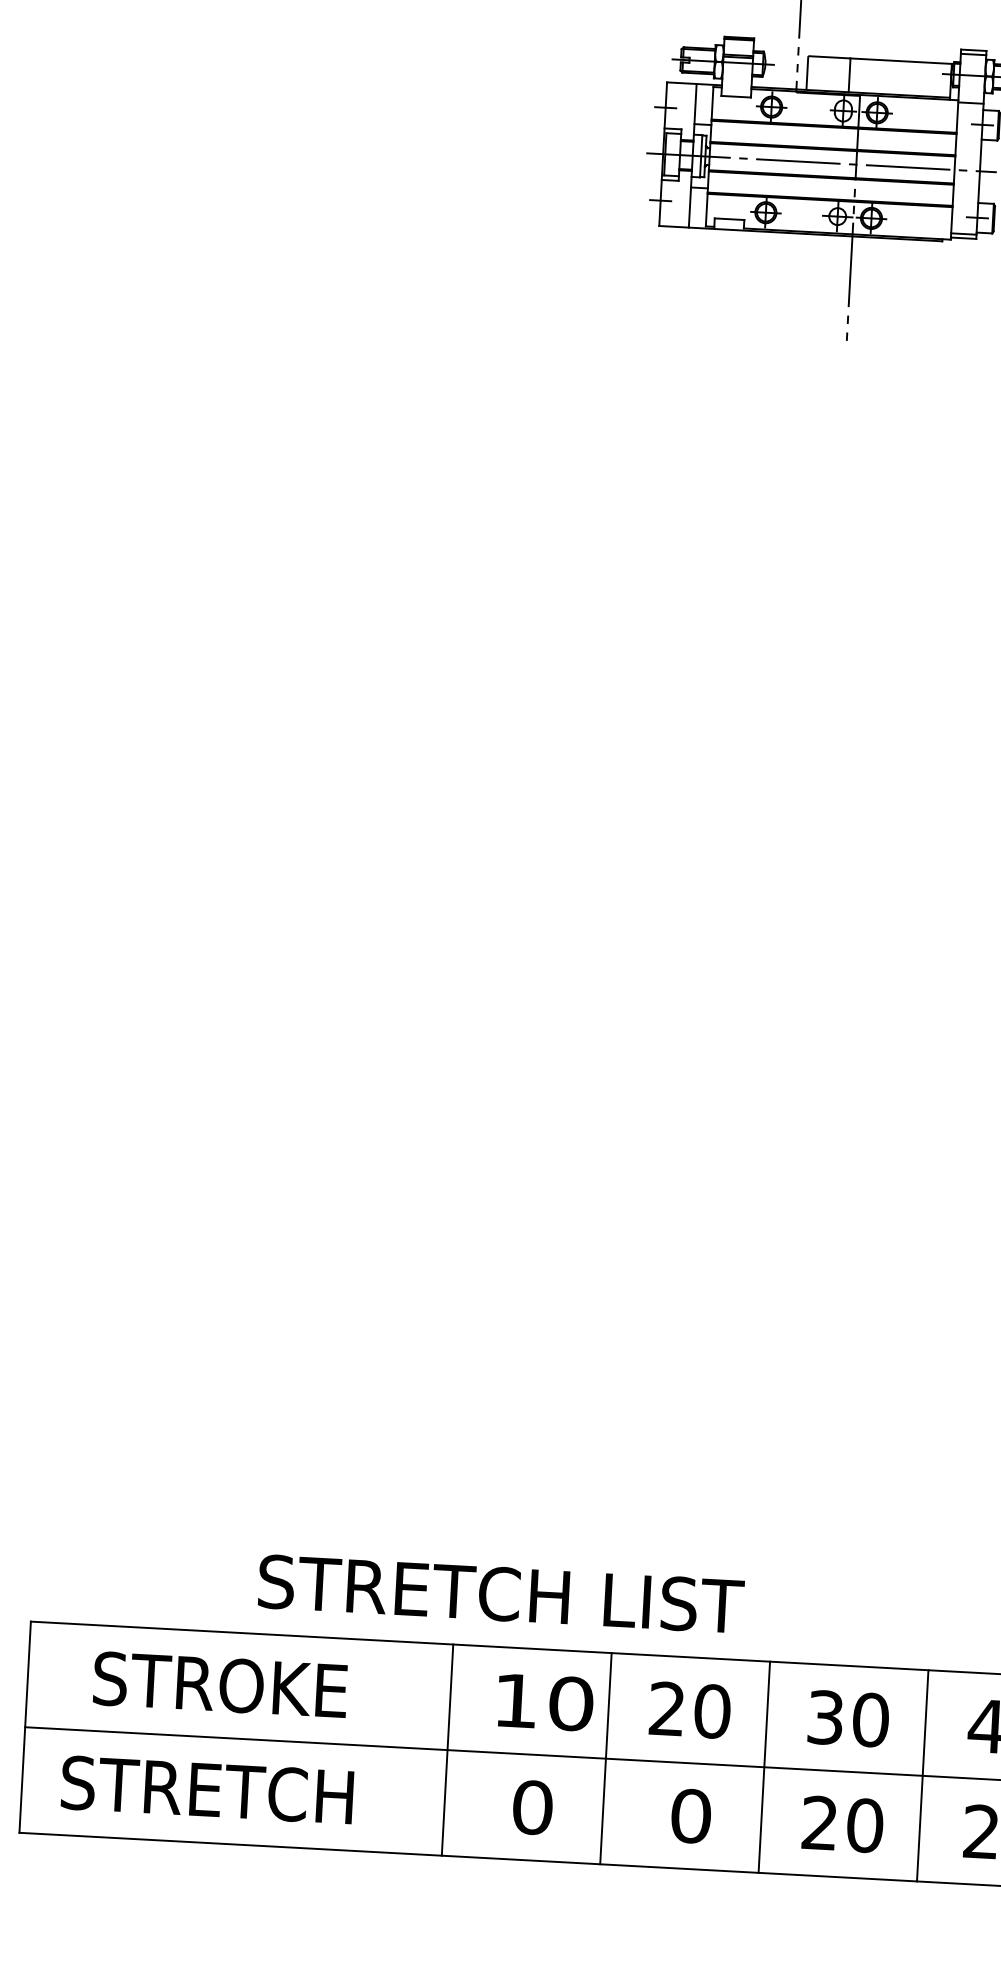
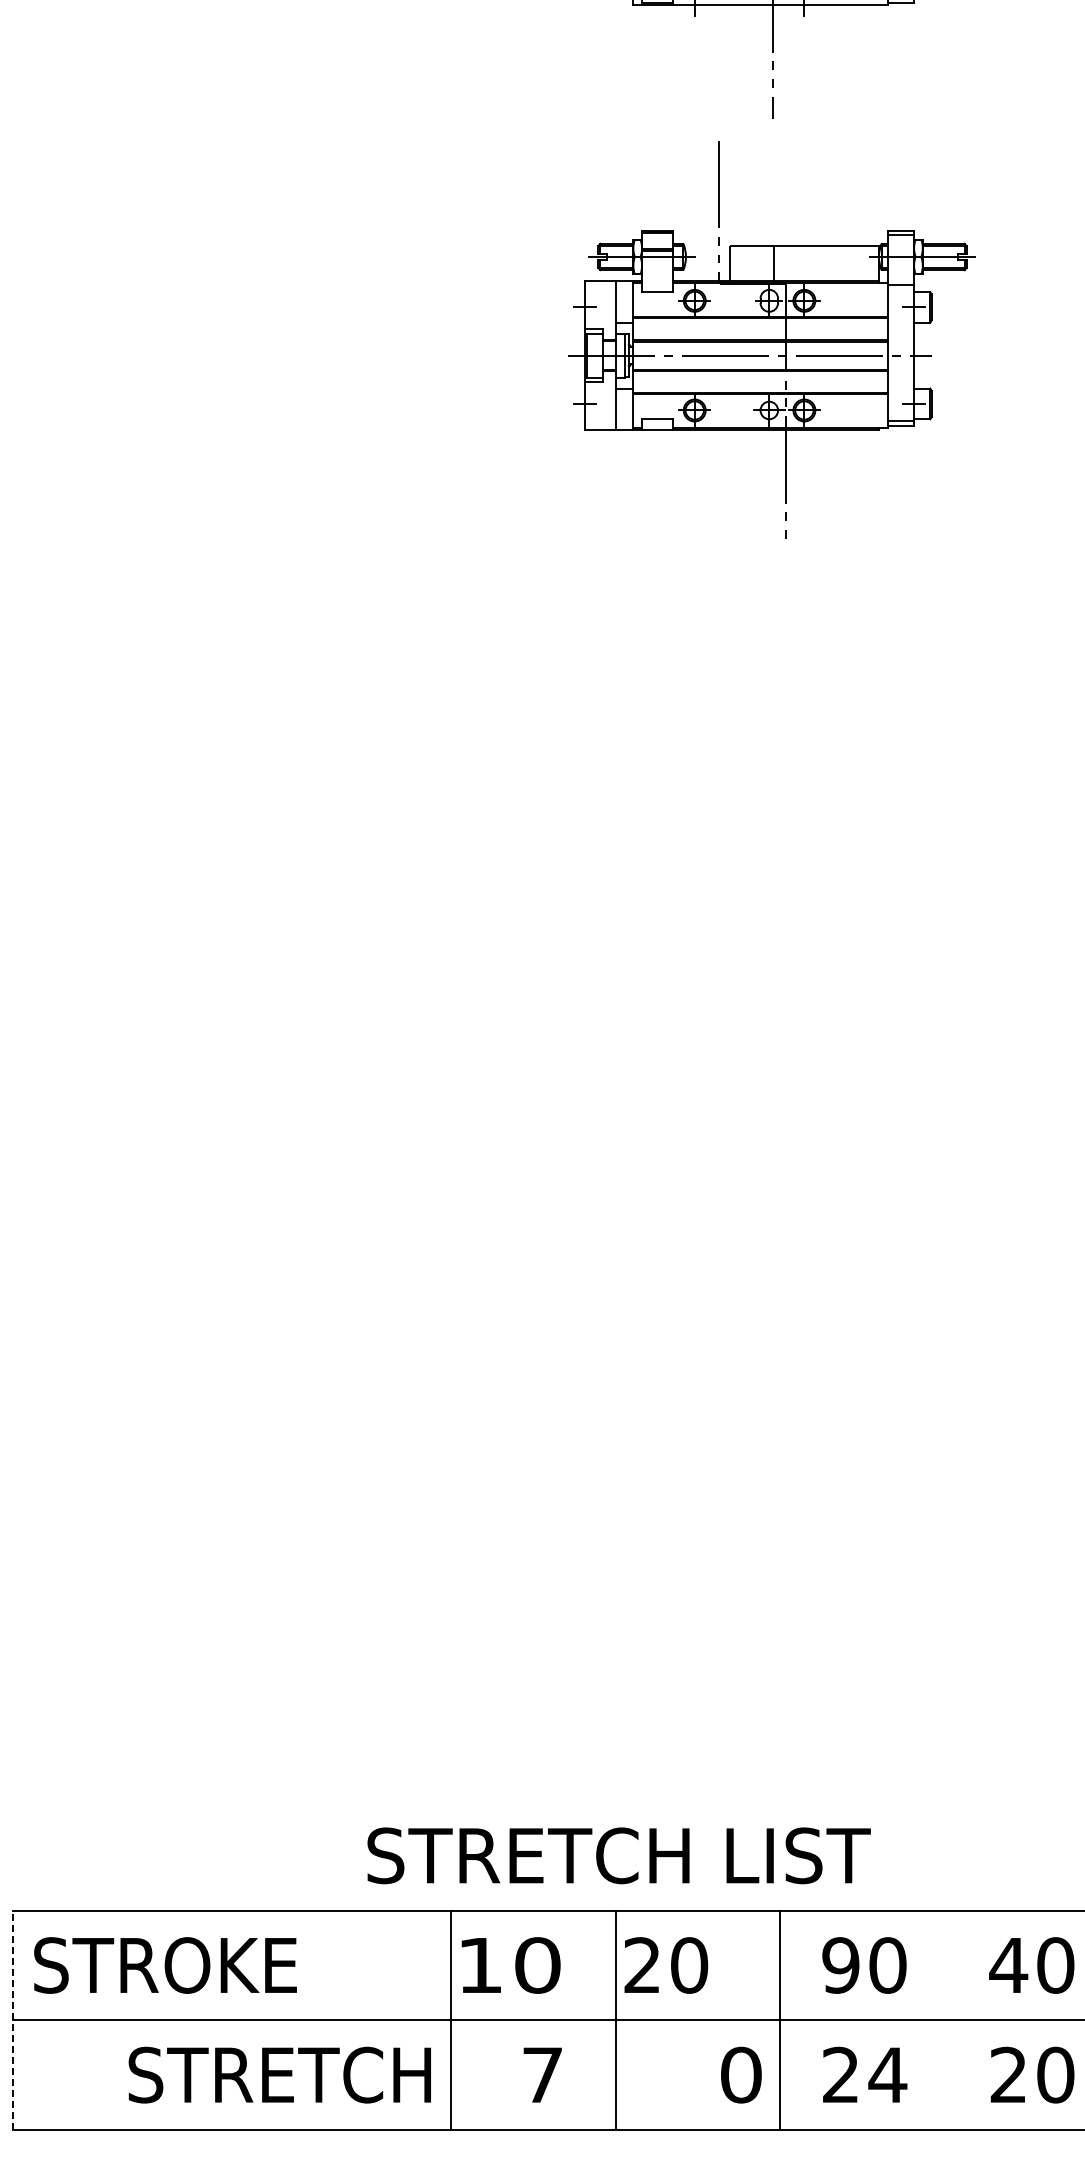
text: (500, 1593) -> (618, 1855), moved
text: (220, 1684) -> (165, 1965), moved
text: (544, 1702) -> (510, 1965), moved
text: (690, 1710) -> (666, 1965), moved
text: (825, 1717) -> (840, 1965), 30 -> 90
line: (25, 1727) -> (12, 2020), solid -> dashed
line: (922, 1775) -> (944, 2019), removed
text: (207, 1789) -> (279, 2074), moved
text: (532, 1807) -> (542, 2074), 0 -> 7
text: (691, 1815) -> (741, 2074), moved
text: (864, 1825) -> (887, 2074), 20 -> 24

